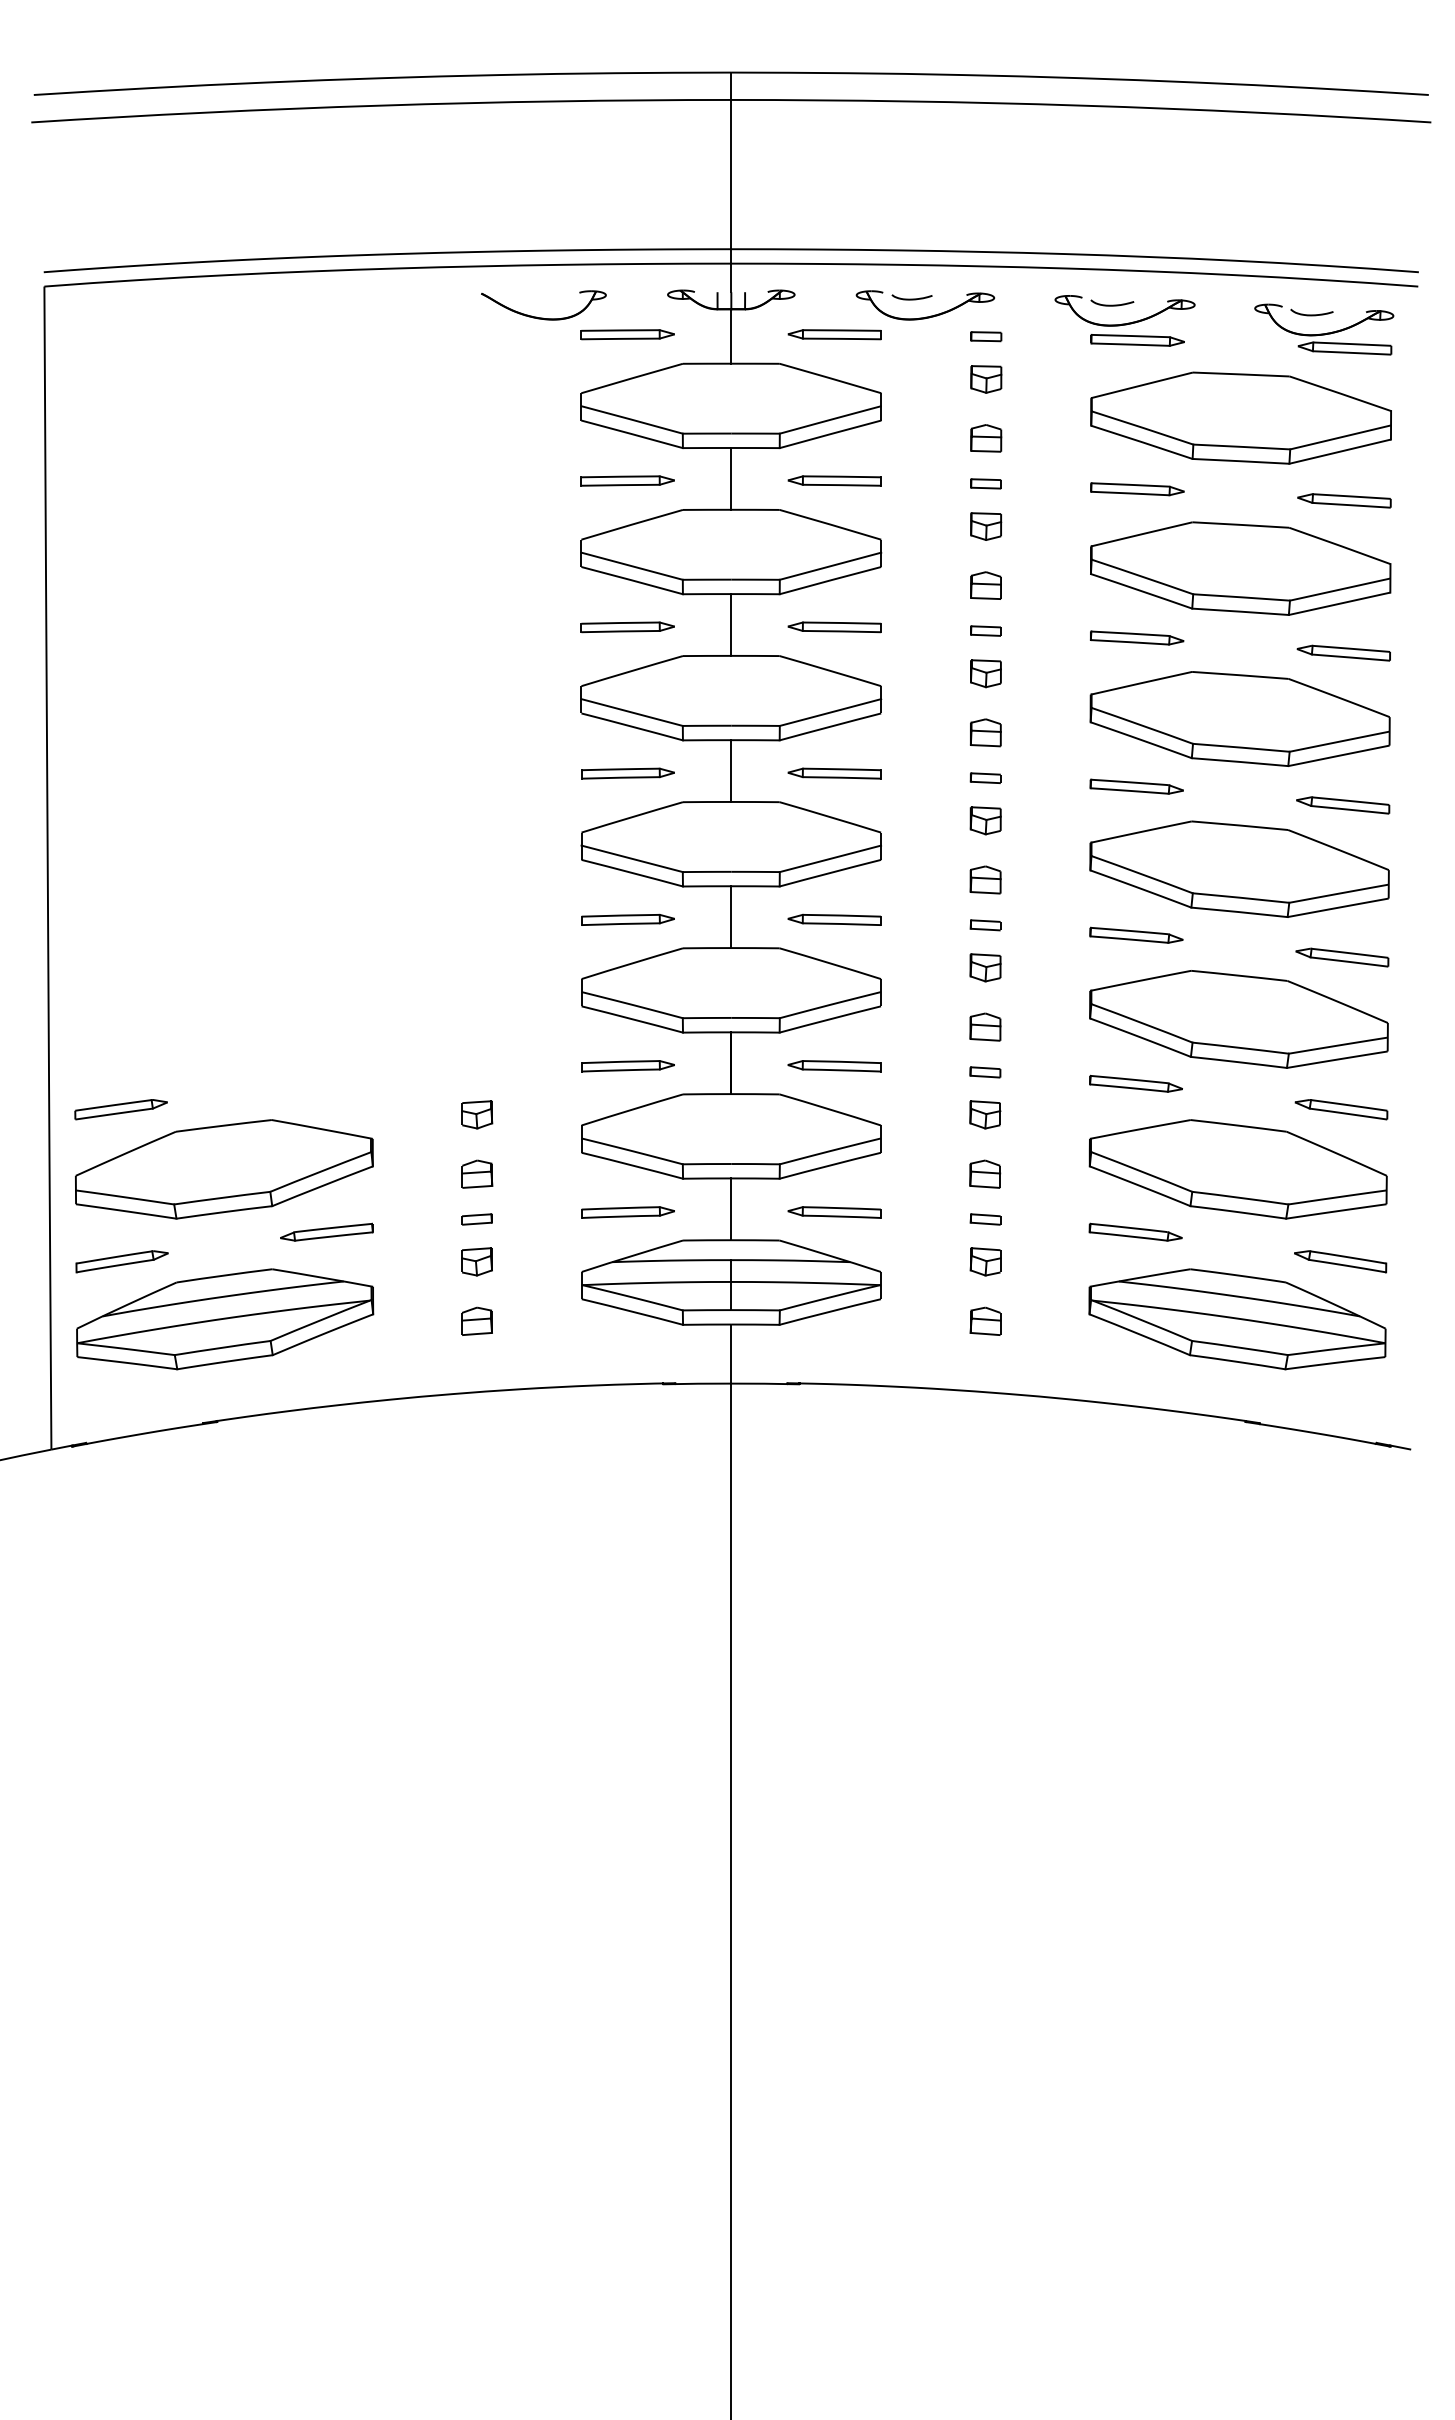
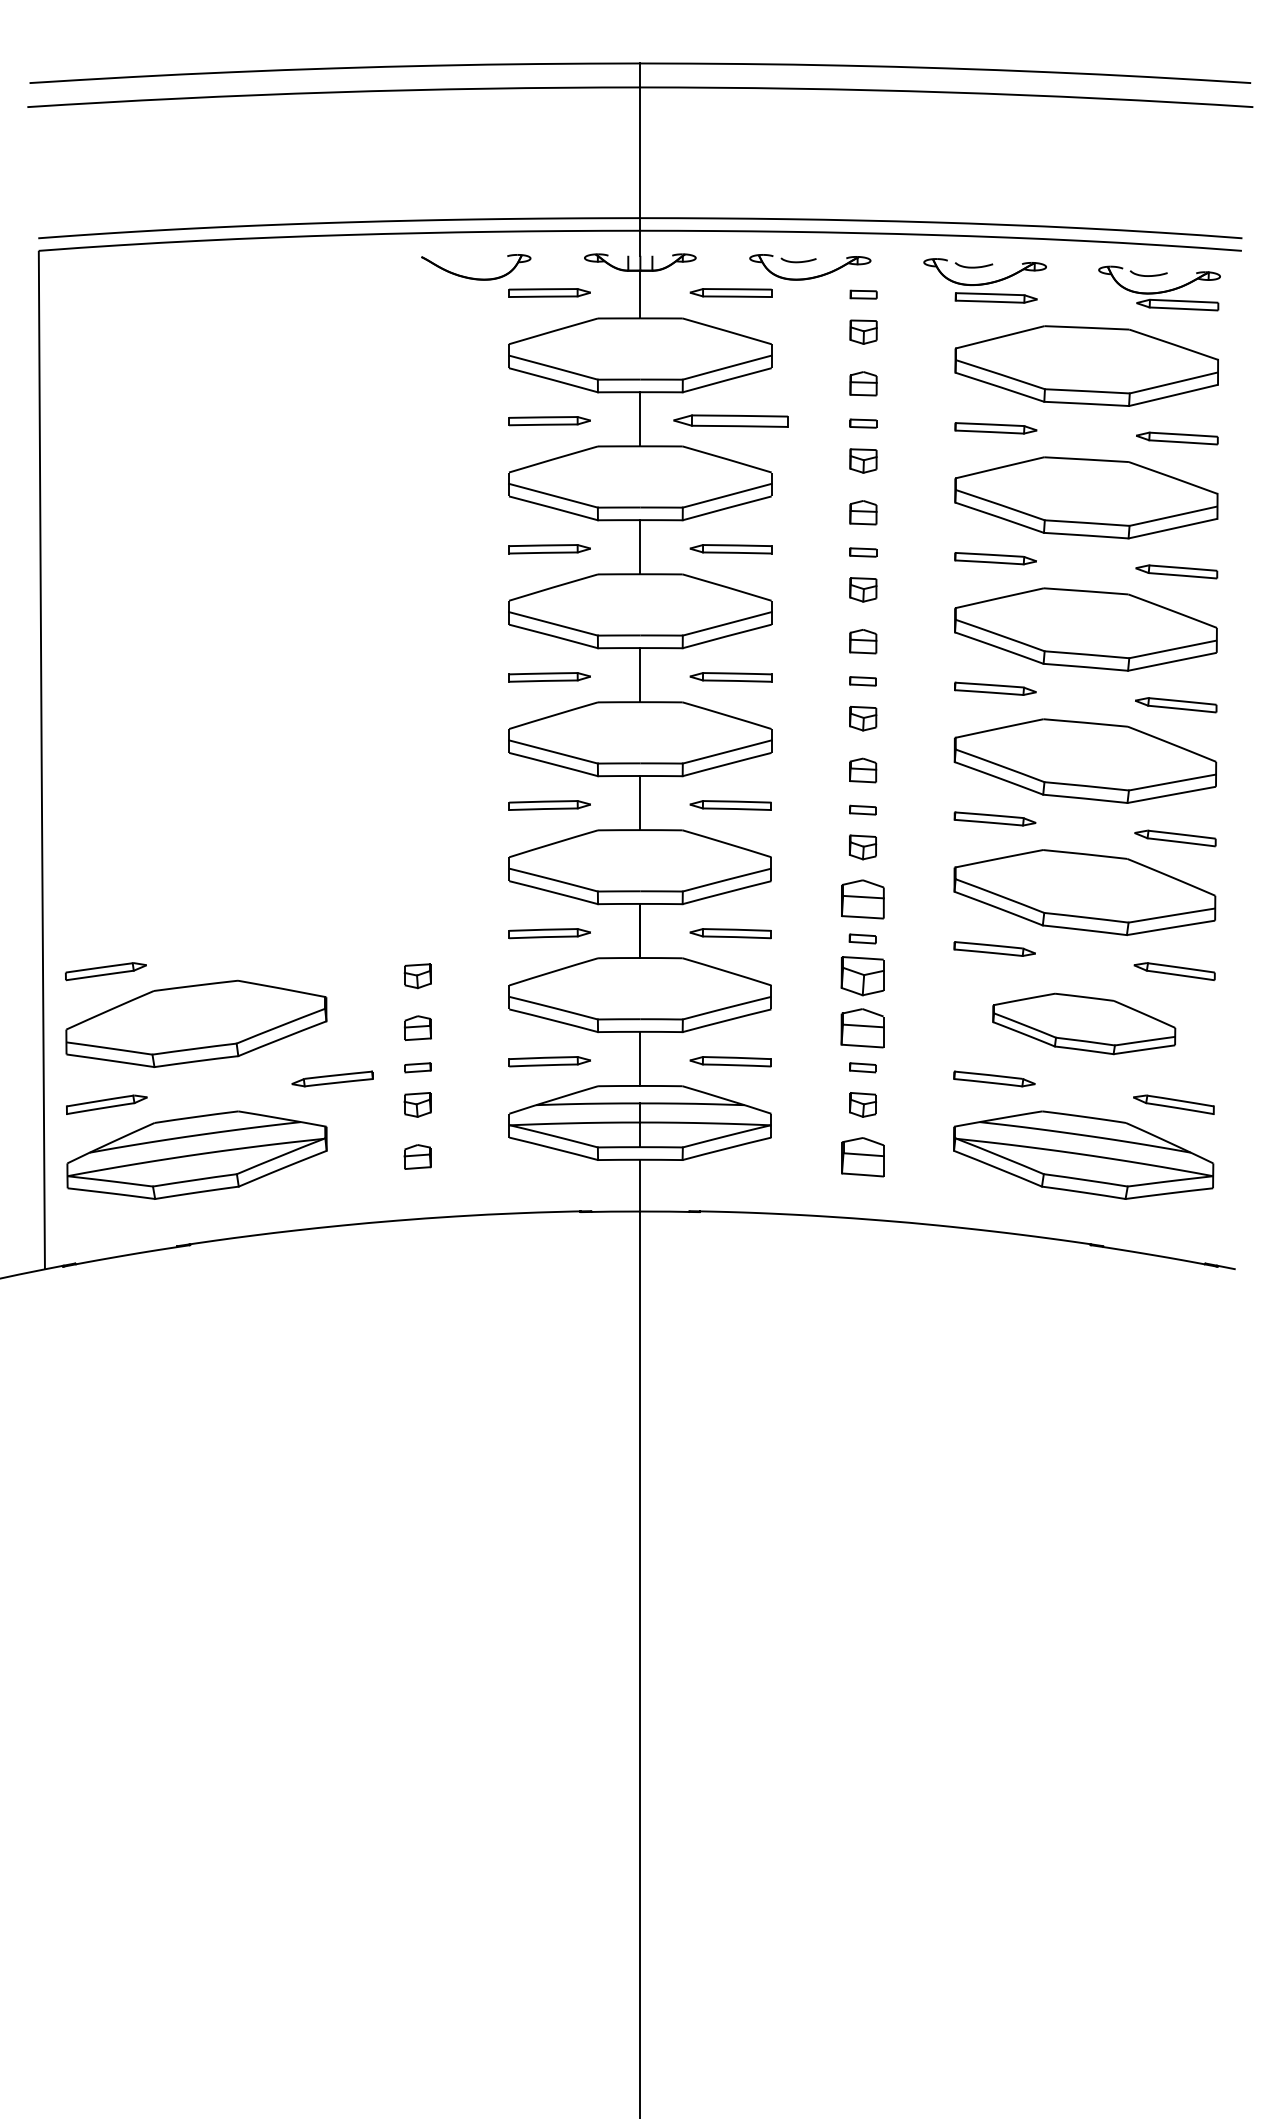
part: (834, 480) -> (730, 420), size x1.4
part: (985, 1026) -> (862, 898), size x1.6
part: (985, 1114) -> (862, 975), size x1.6
part: (1237, 1169) -> (1083, 1024), size x0.7
part: (985, 1173) -> (862, 1027), size x1.6
part: (326, 1231) -> (332, 1078), moved
part: (985, 1320) -> (862, 1156), size x1.6

